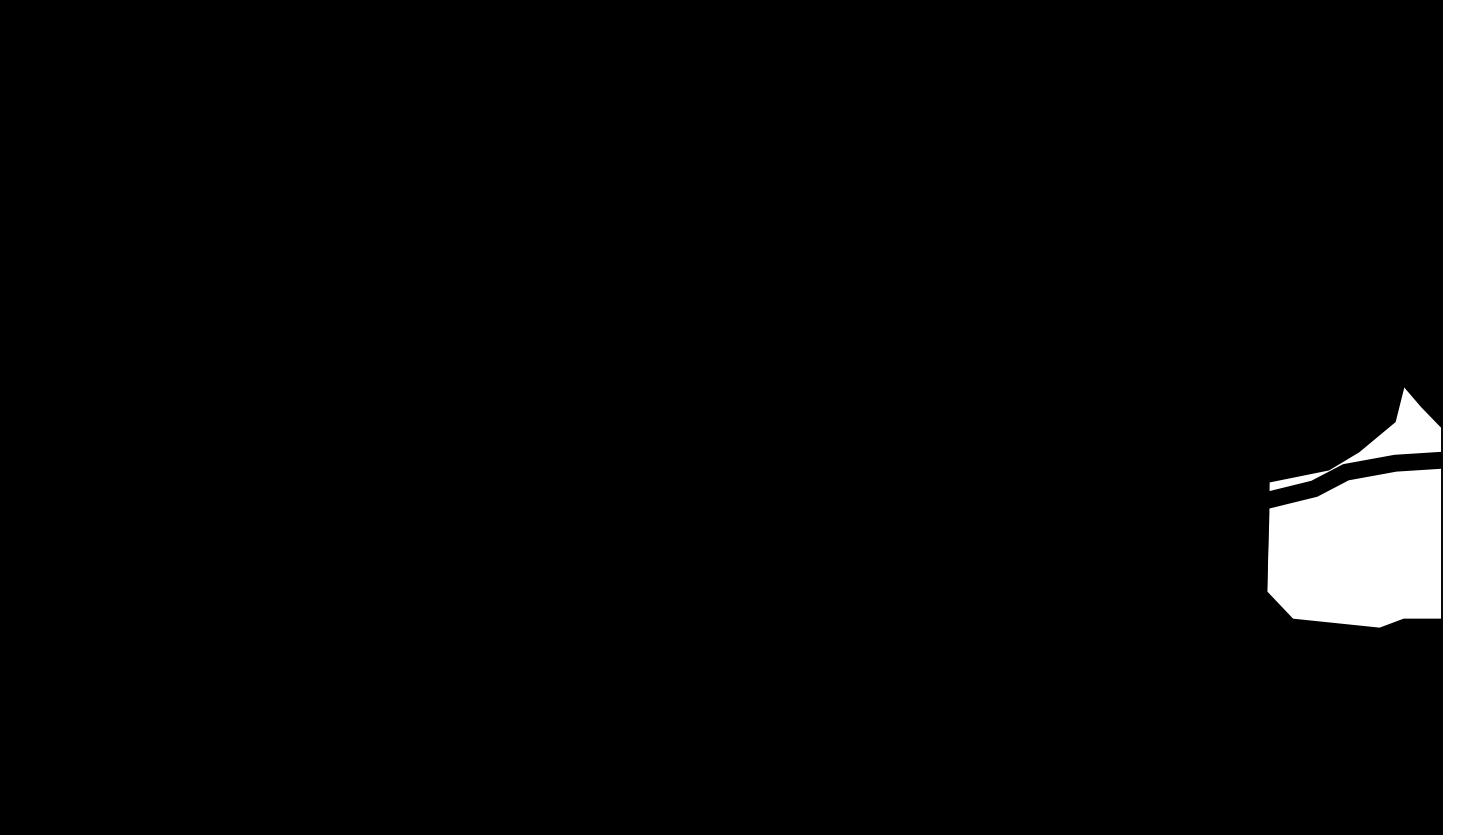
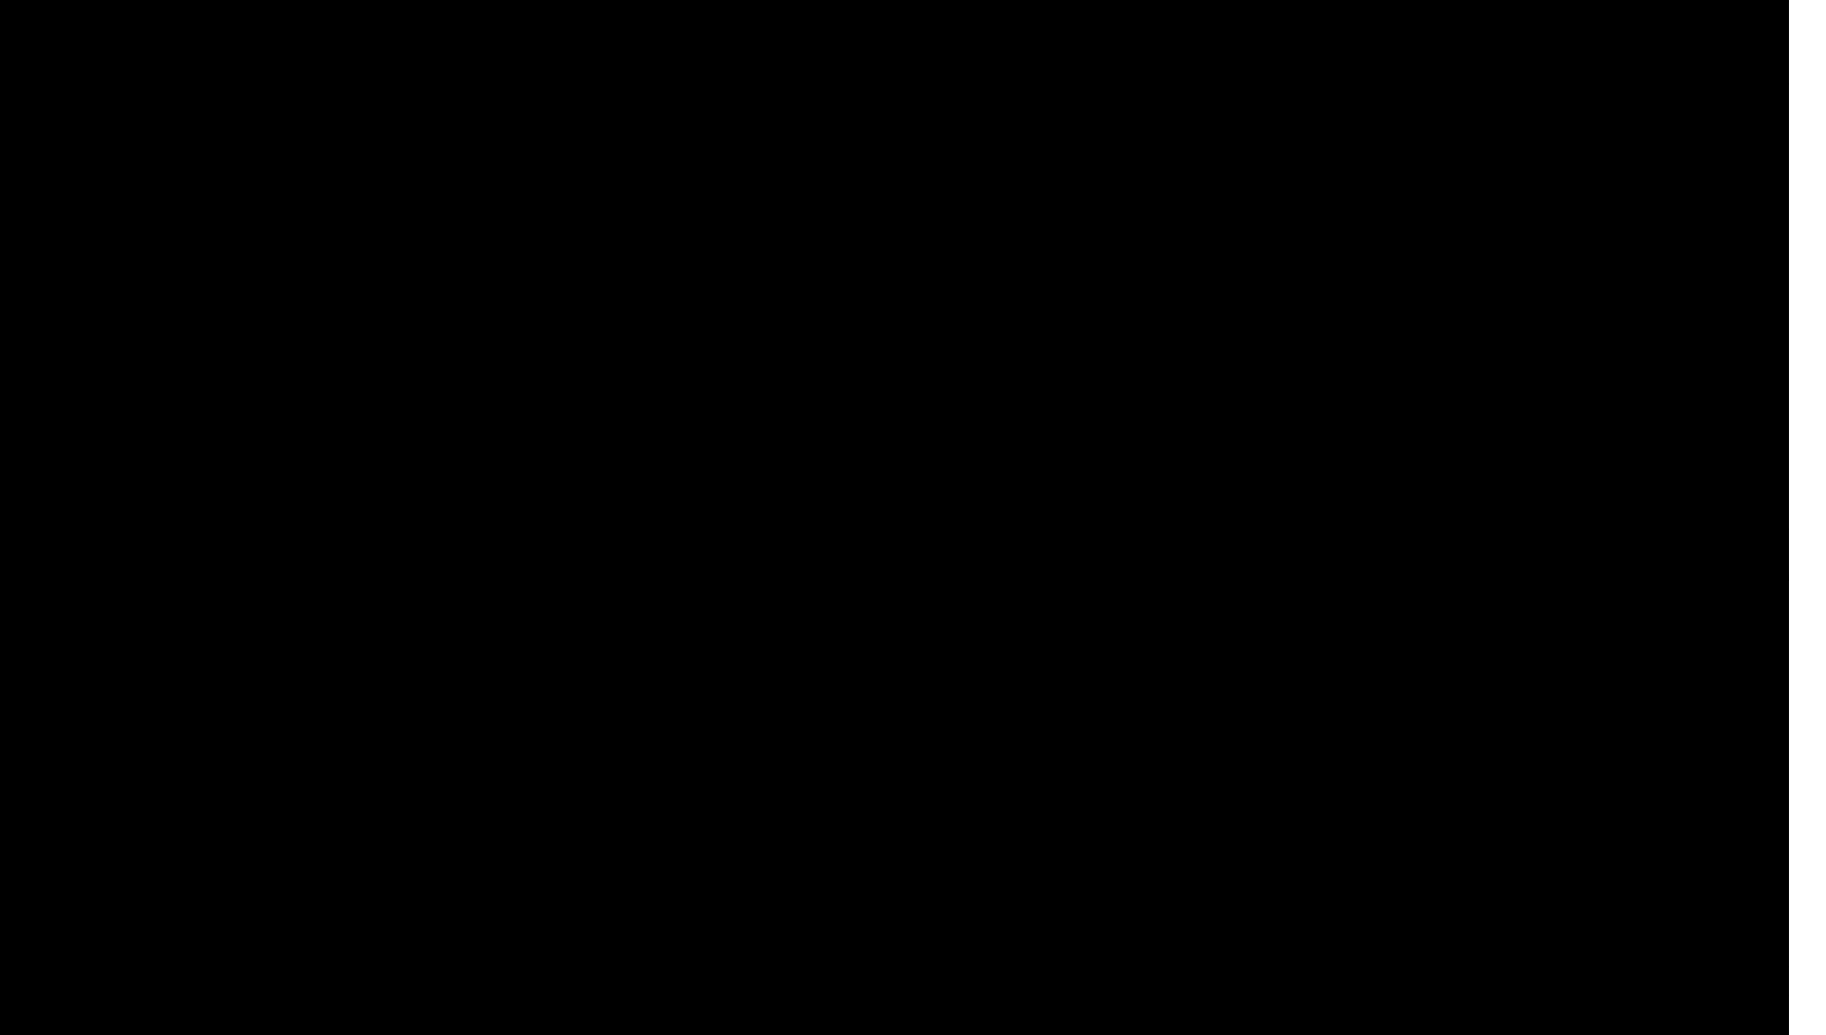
fill: (1353, 507) -> (1678, 628), added

